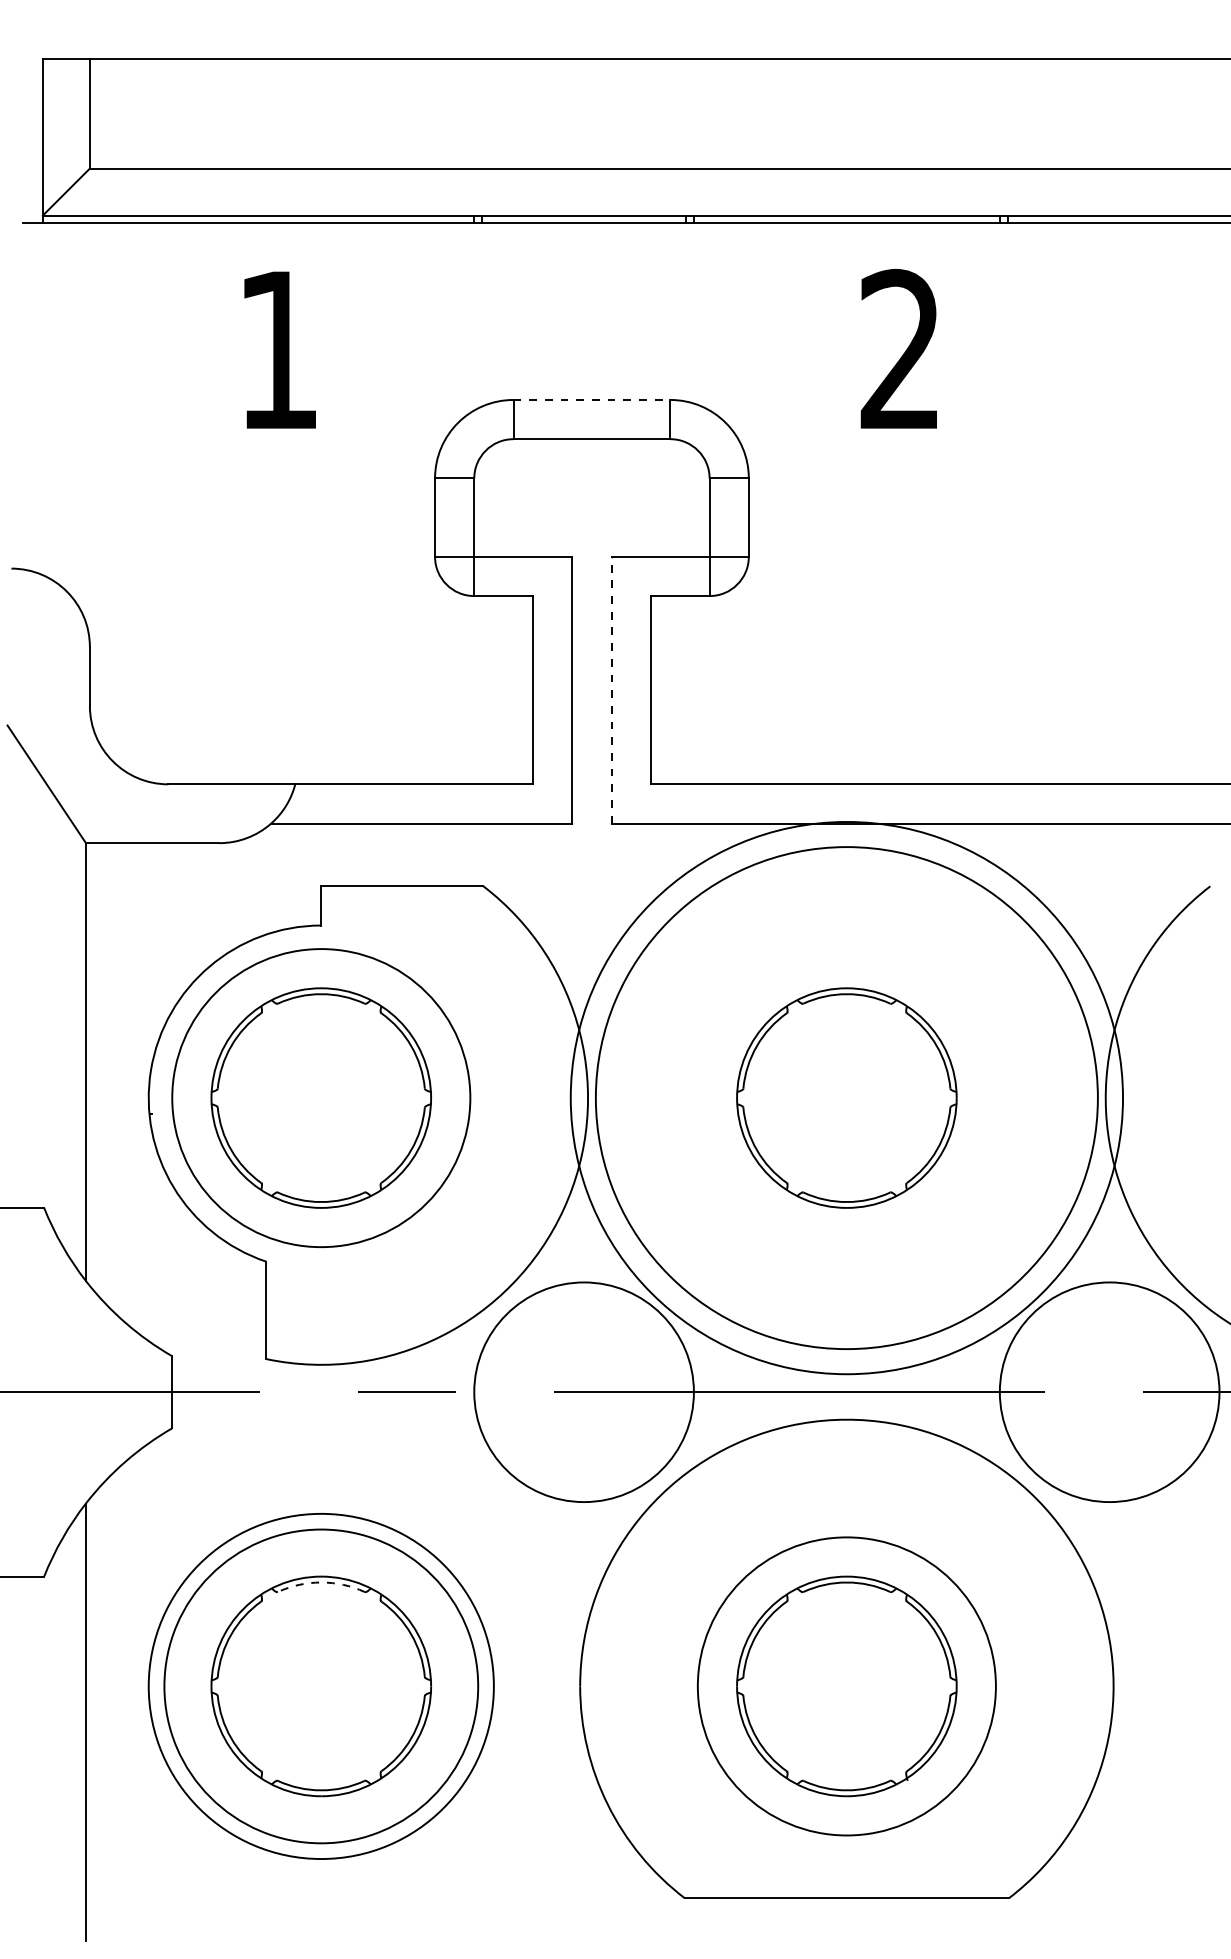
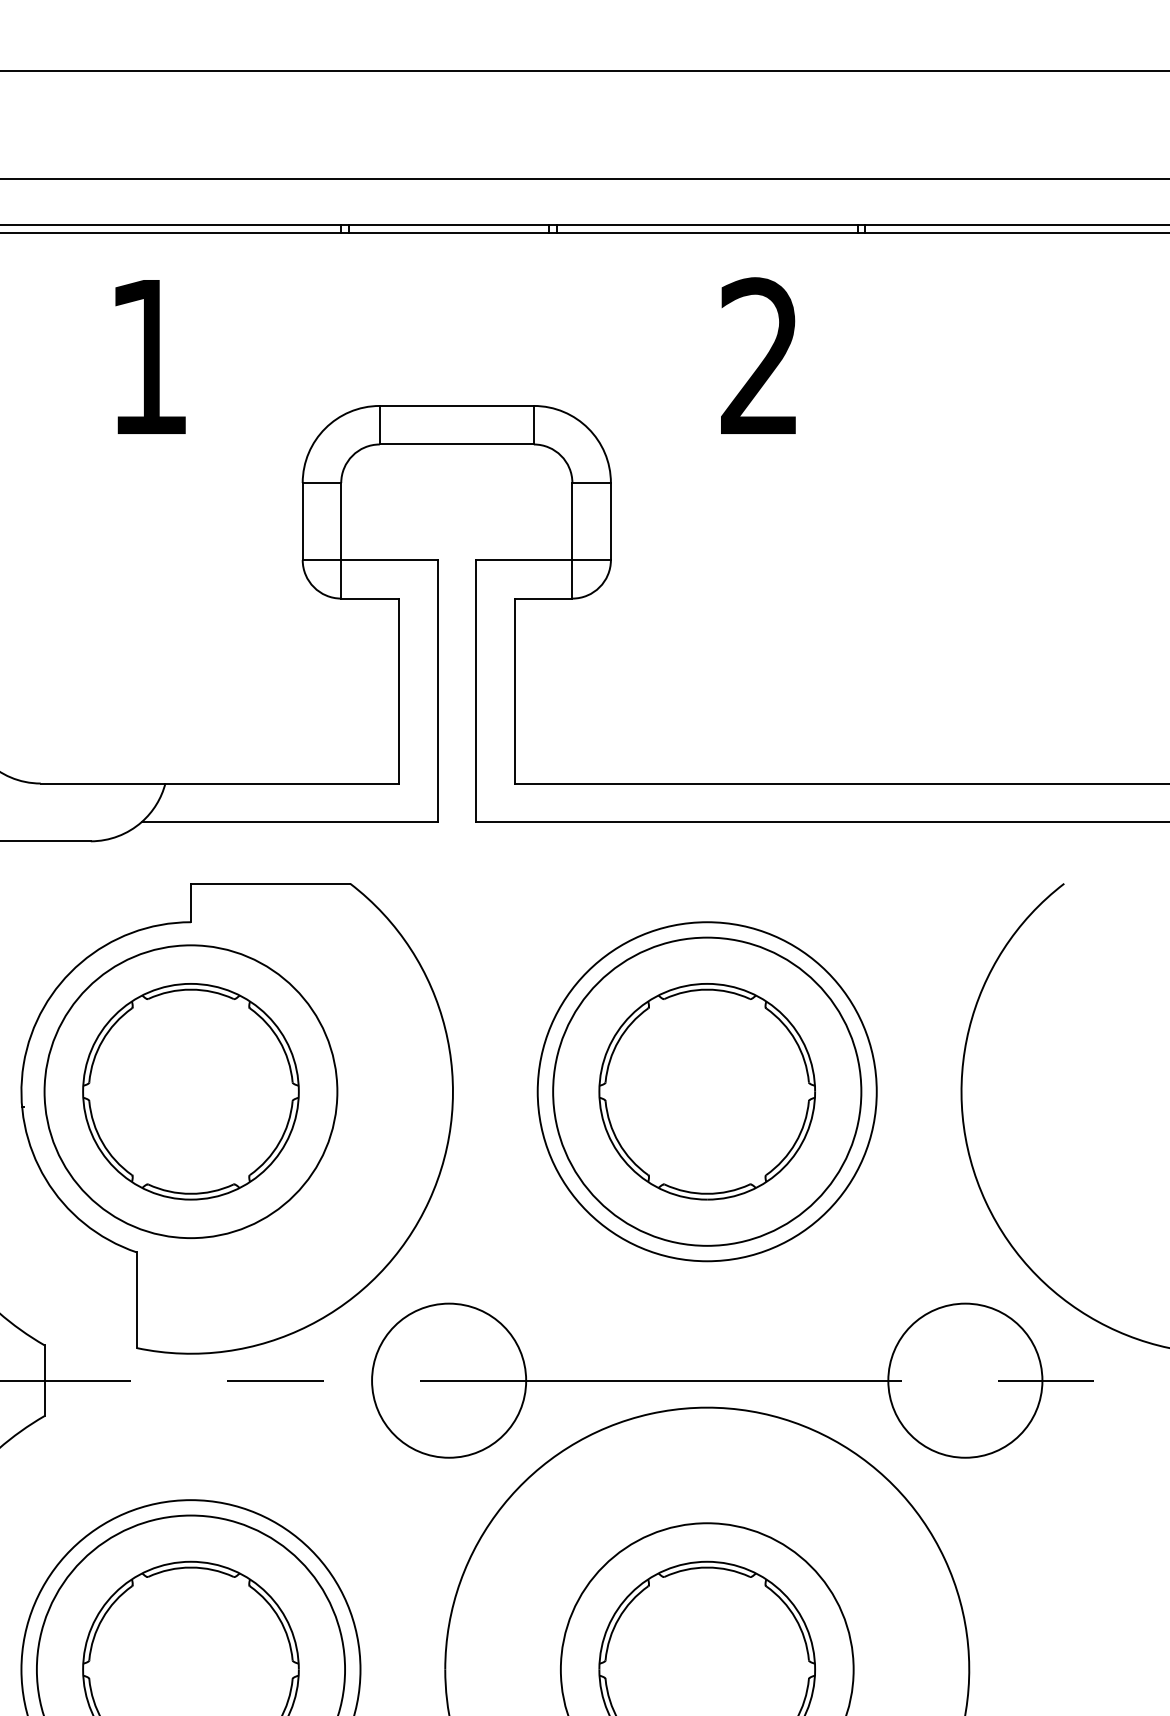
line: (592, 399) -> (457, 405), dashed -> solid
line: (611, 689) -> (476, 690), dashed -> solid
circle: (846, 1097) -> (706, 1091), size x0.62
circle: (846, 1098) -> (706, 1092), size x0.62
circle: (583, 1391) -> (448, 1379), size x0.71
circle: (1109, 1391) -> (965, 1379), size x0.71
arc: (321, 1582) -> (191, 1567), dashed -> solid

